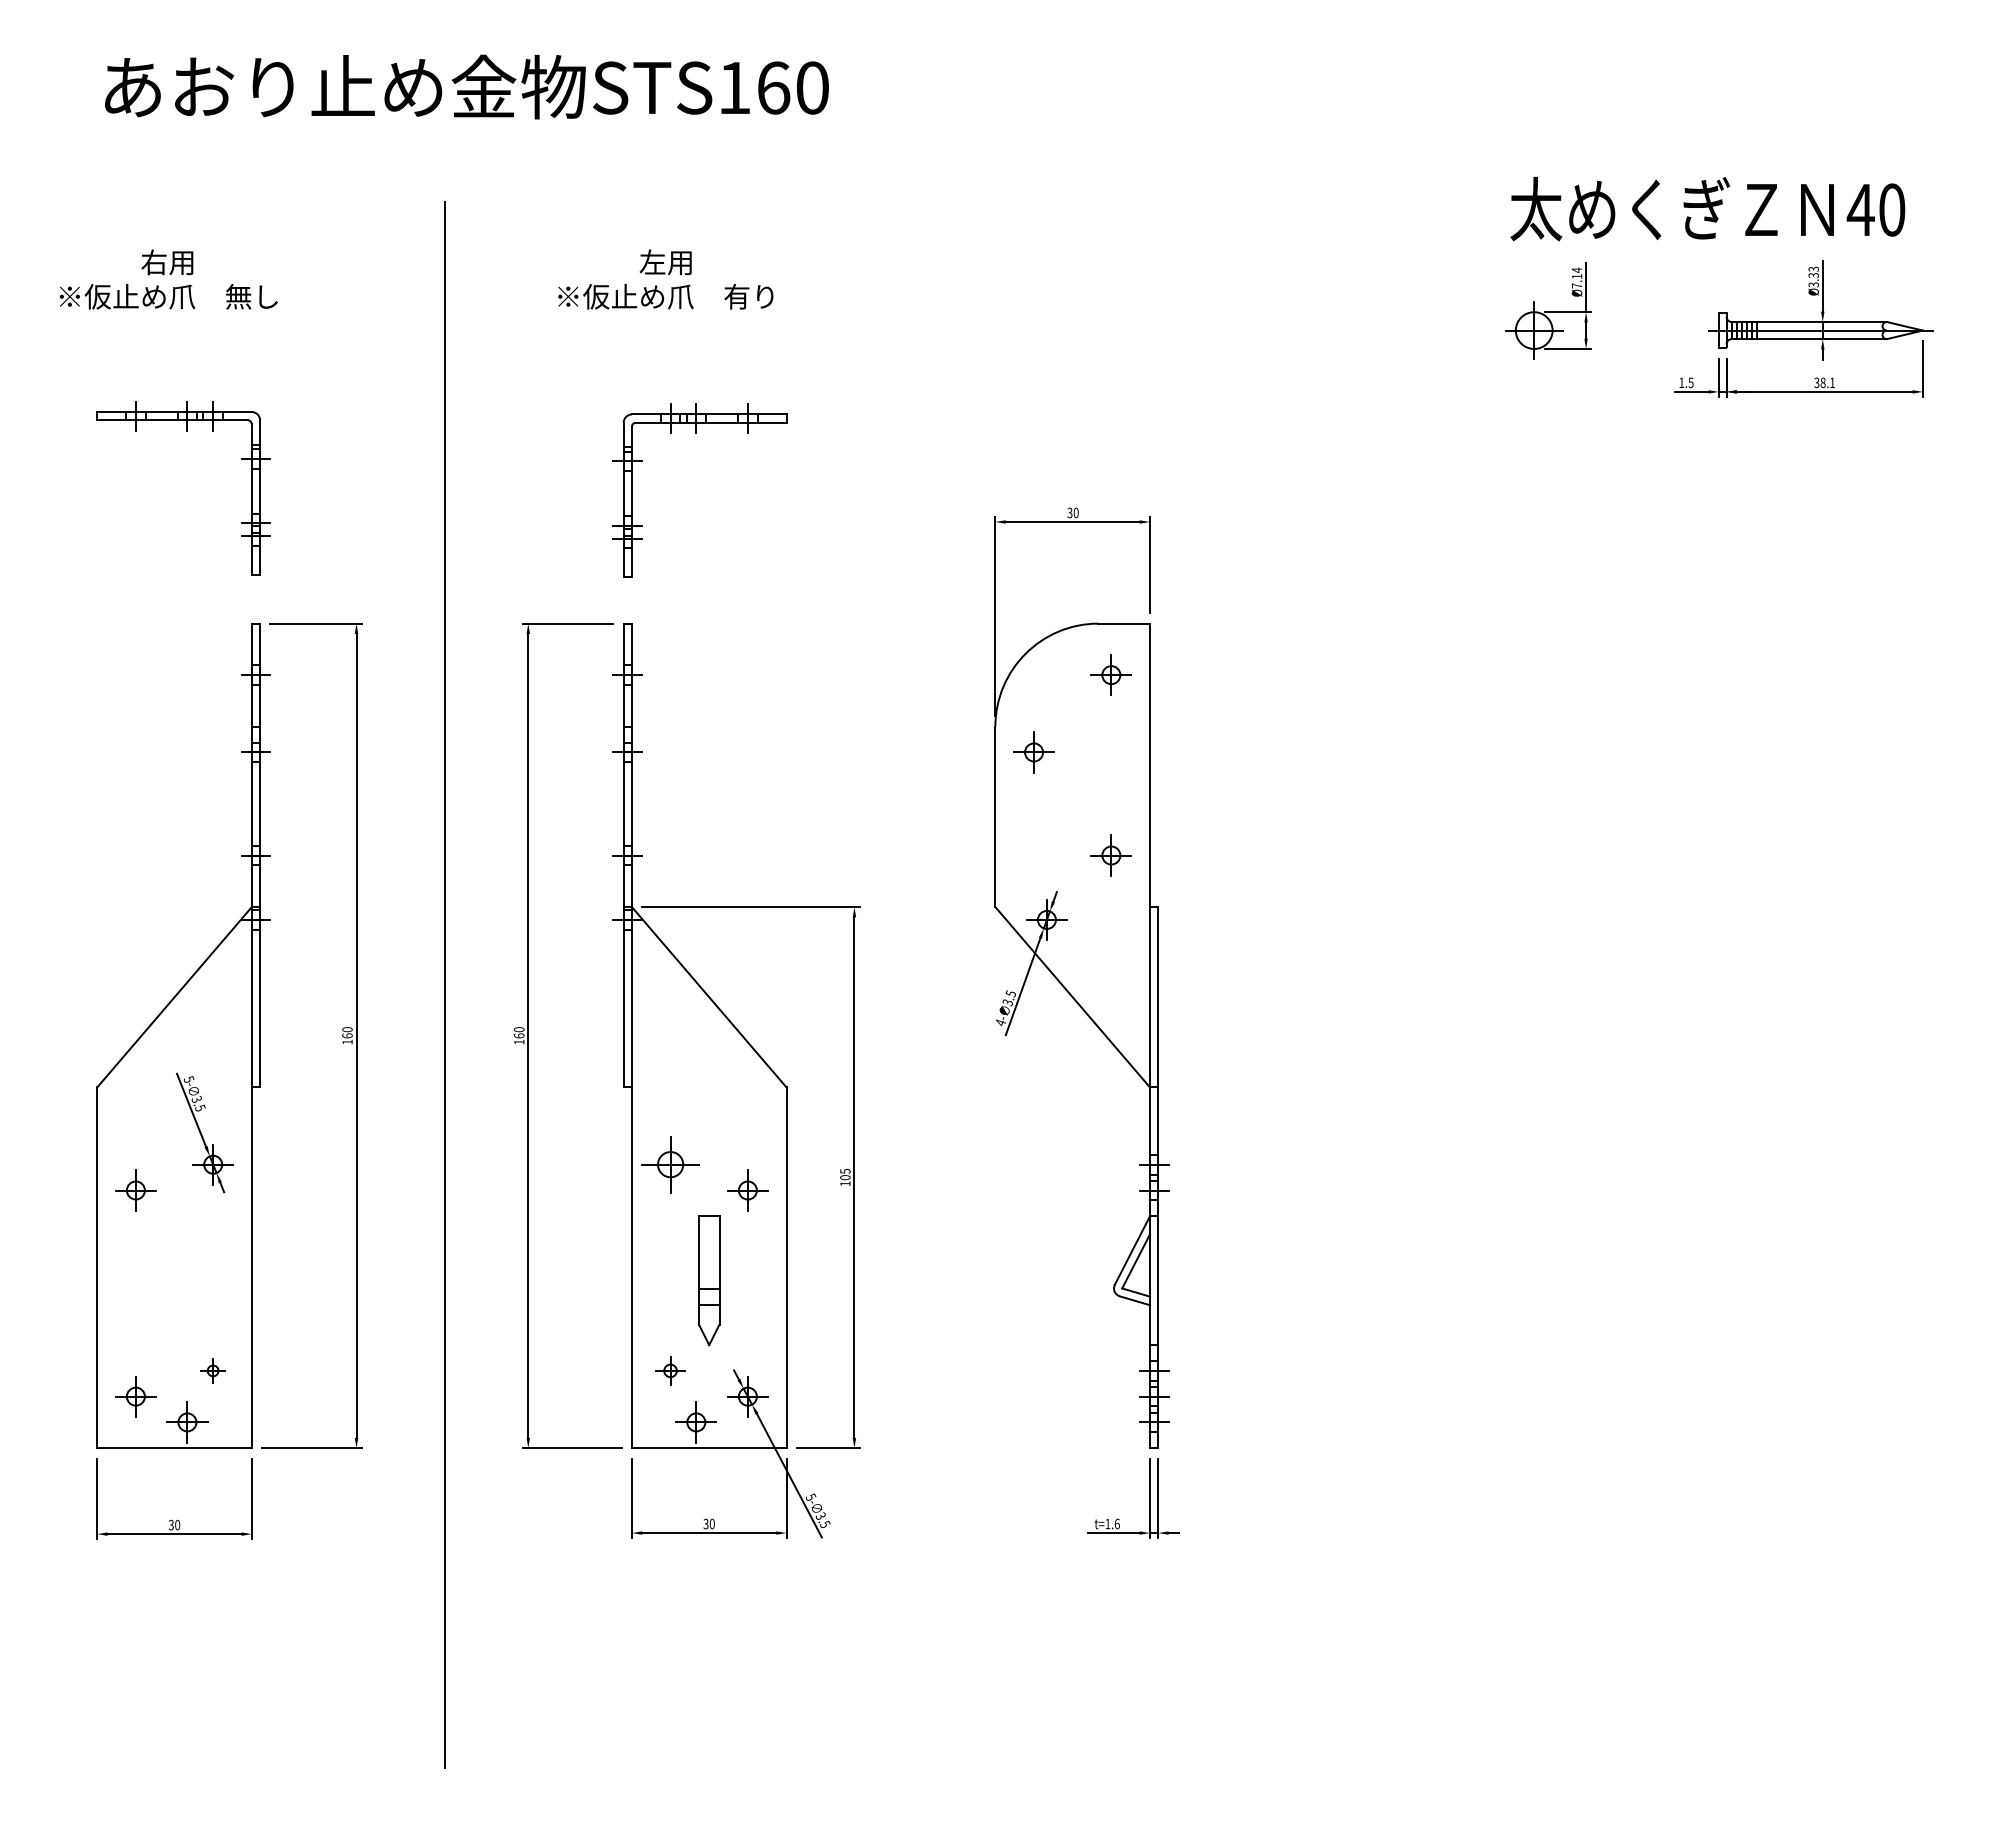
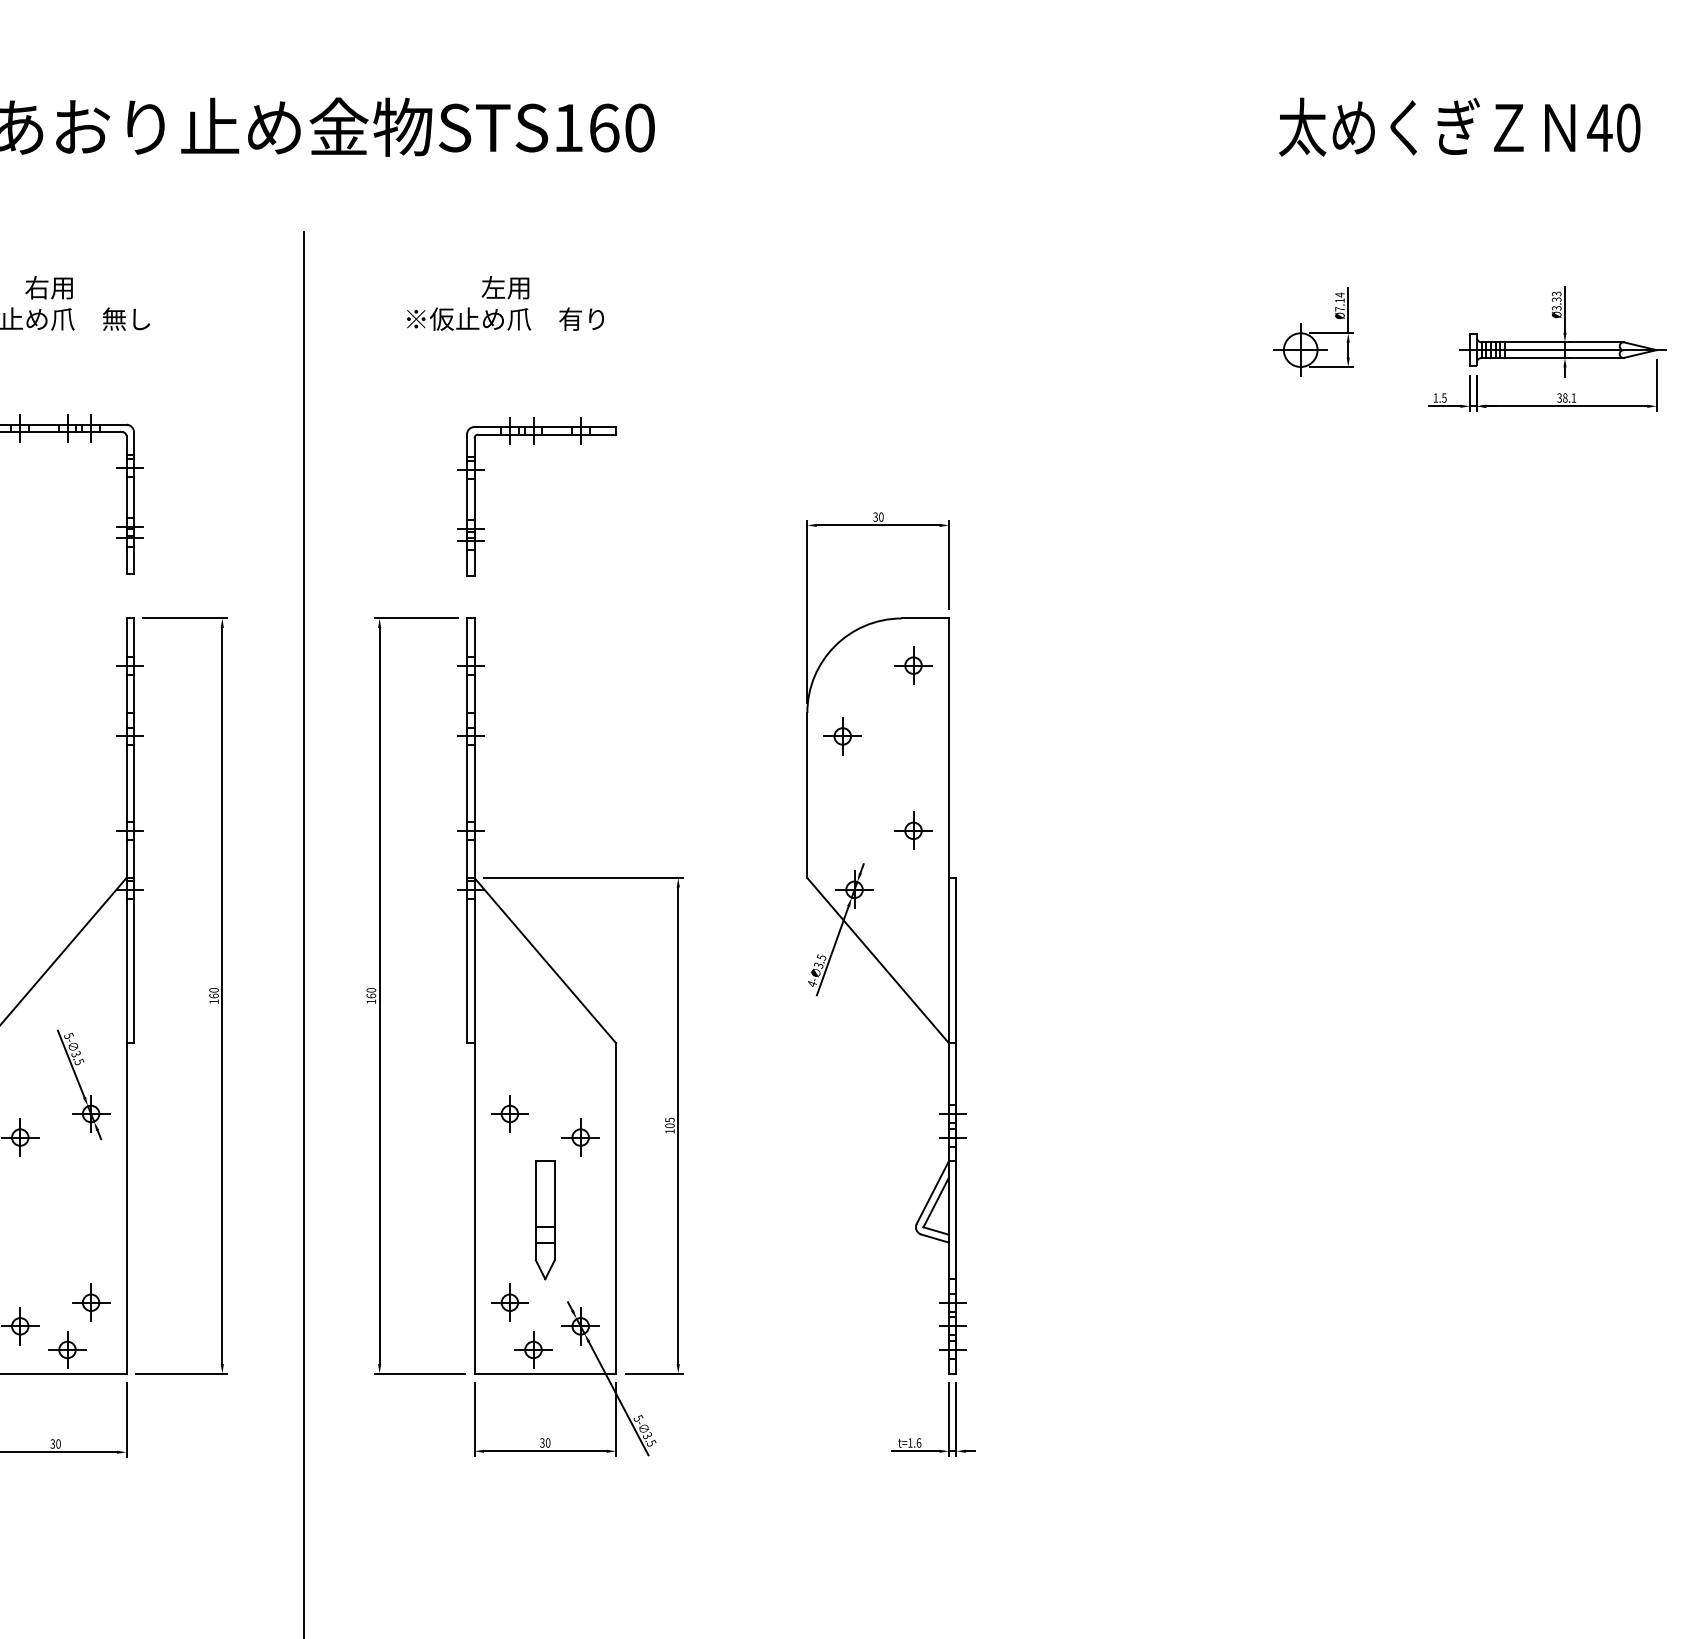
text: (1707, 208) -> (1459, 126), moved
part: (670, 1164) -> (509, 1113), size x0.71
part: (212, 1370) -> (90, 1302), size x1.67
part: (670, 1370) -> (509, 1302), size x1.43

